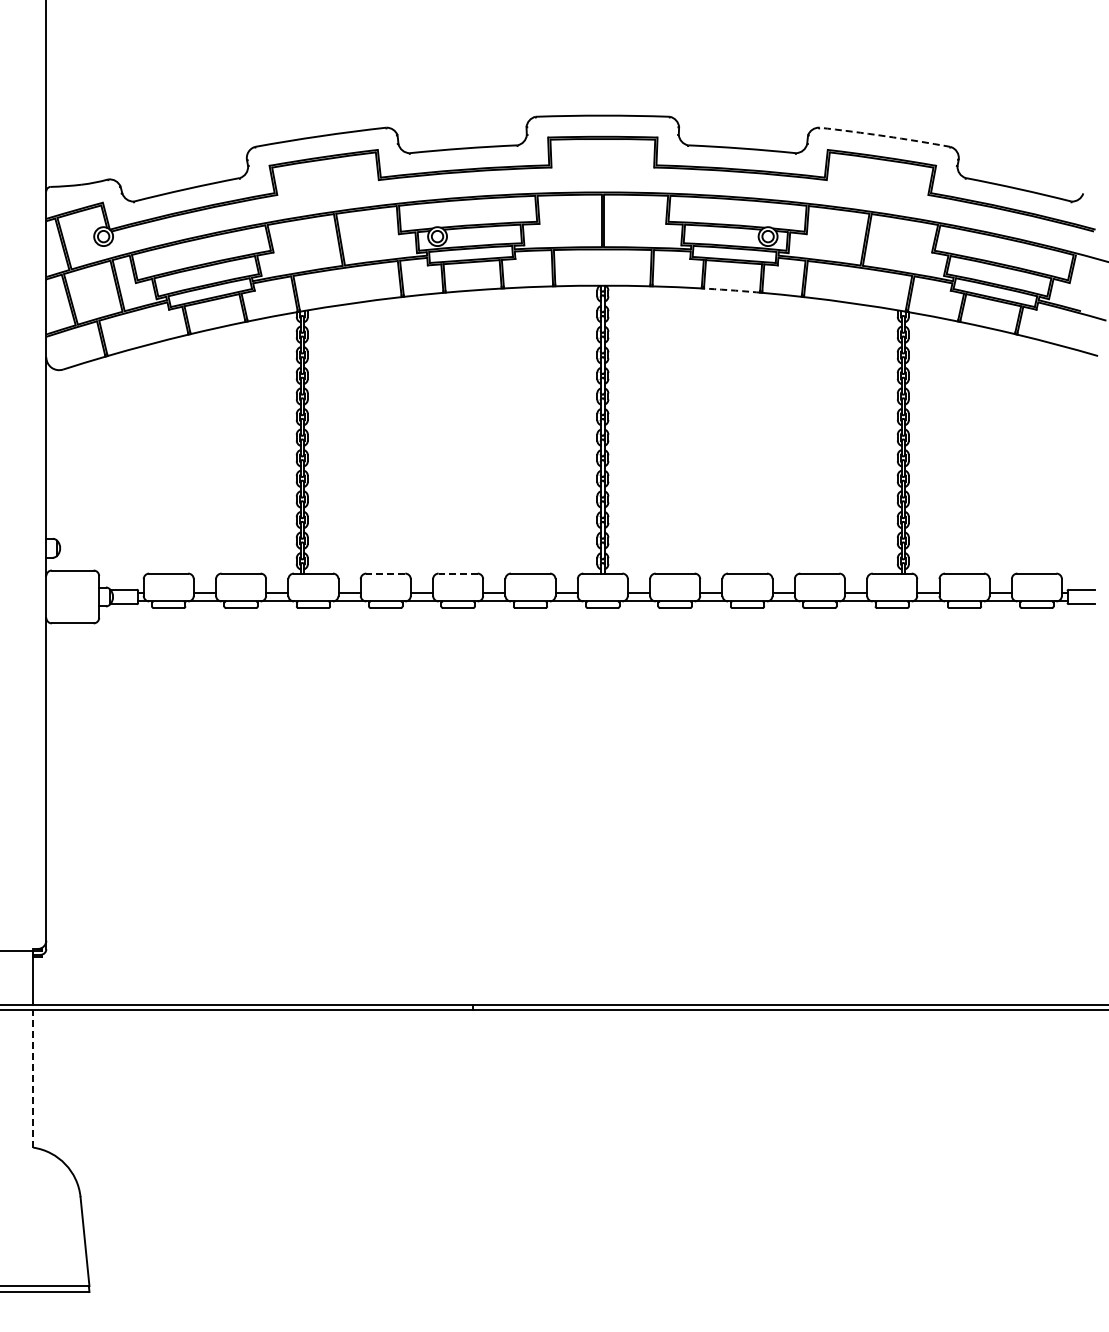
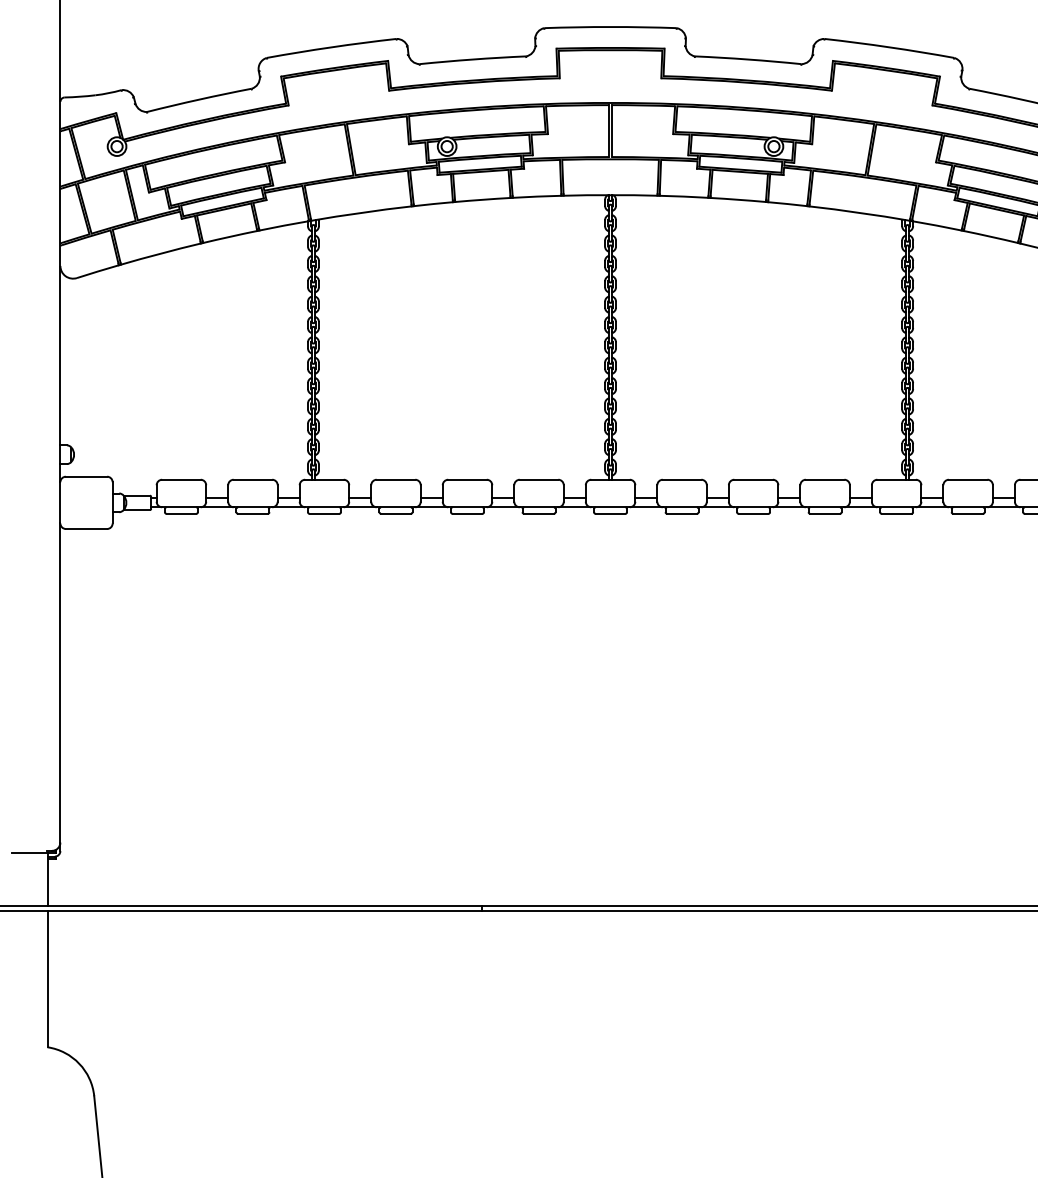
arc: (885, 136) -> (890, 47), dashed -> solid
arc: (732, 290) -> (738, 199), dashed -> solid
line: (385, 573) -> (395, 479), dashed -> solid
line: (457, 573) -> (466, 479), dashed -> solid
line: (33, 1078) -> (47, 978), dashed -> solid

